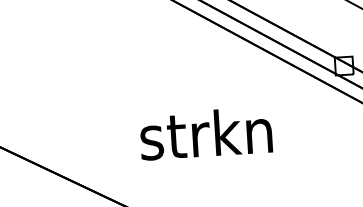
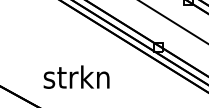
text: (205, 132) -> (76, 76), moved

